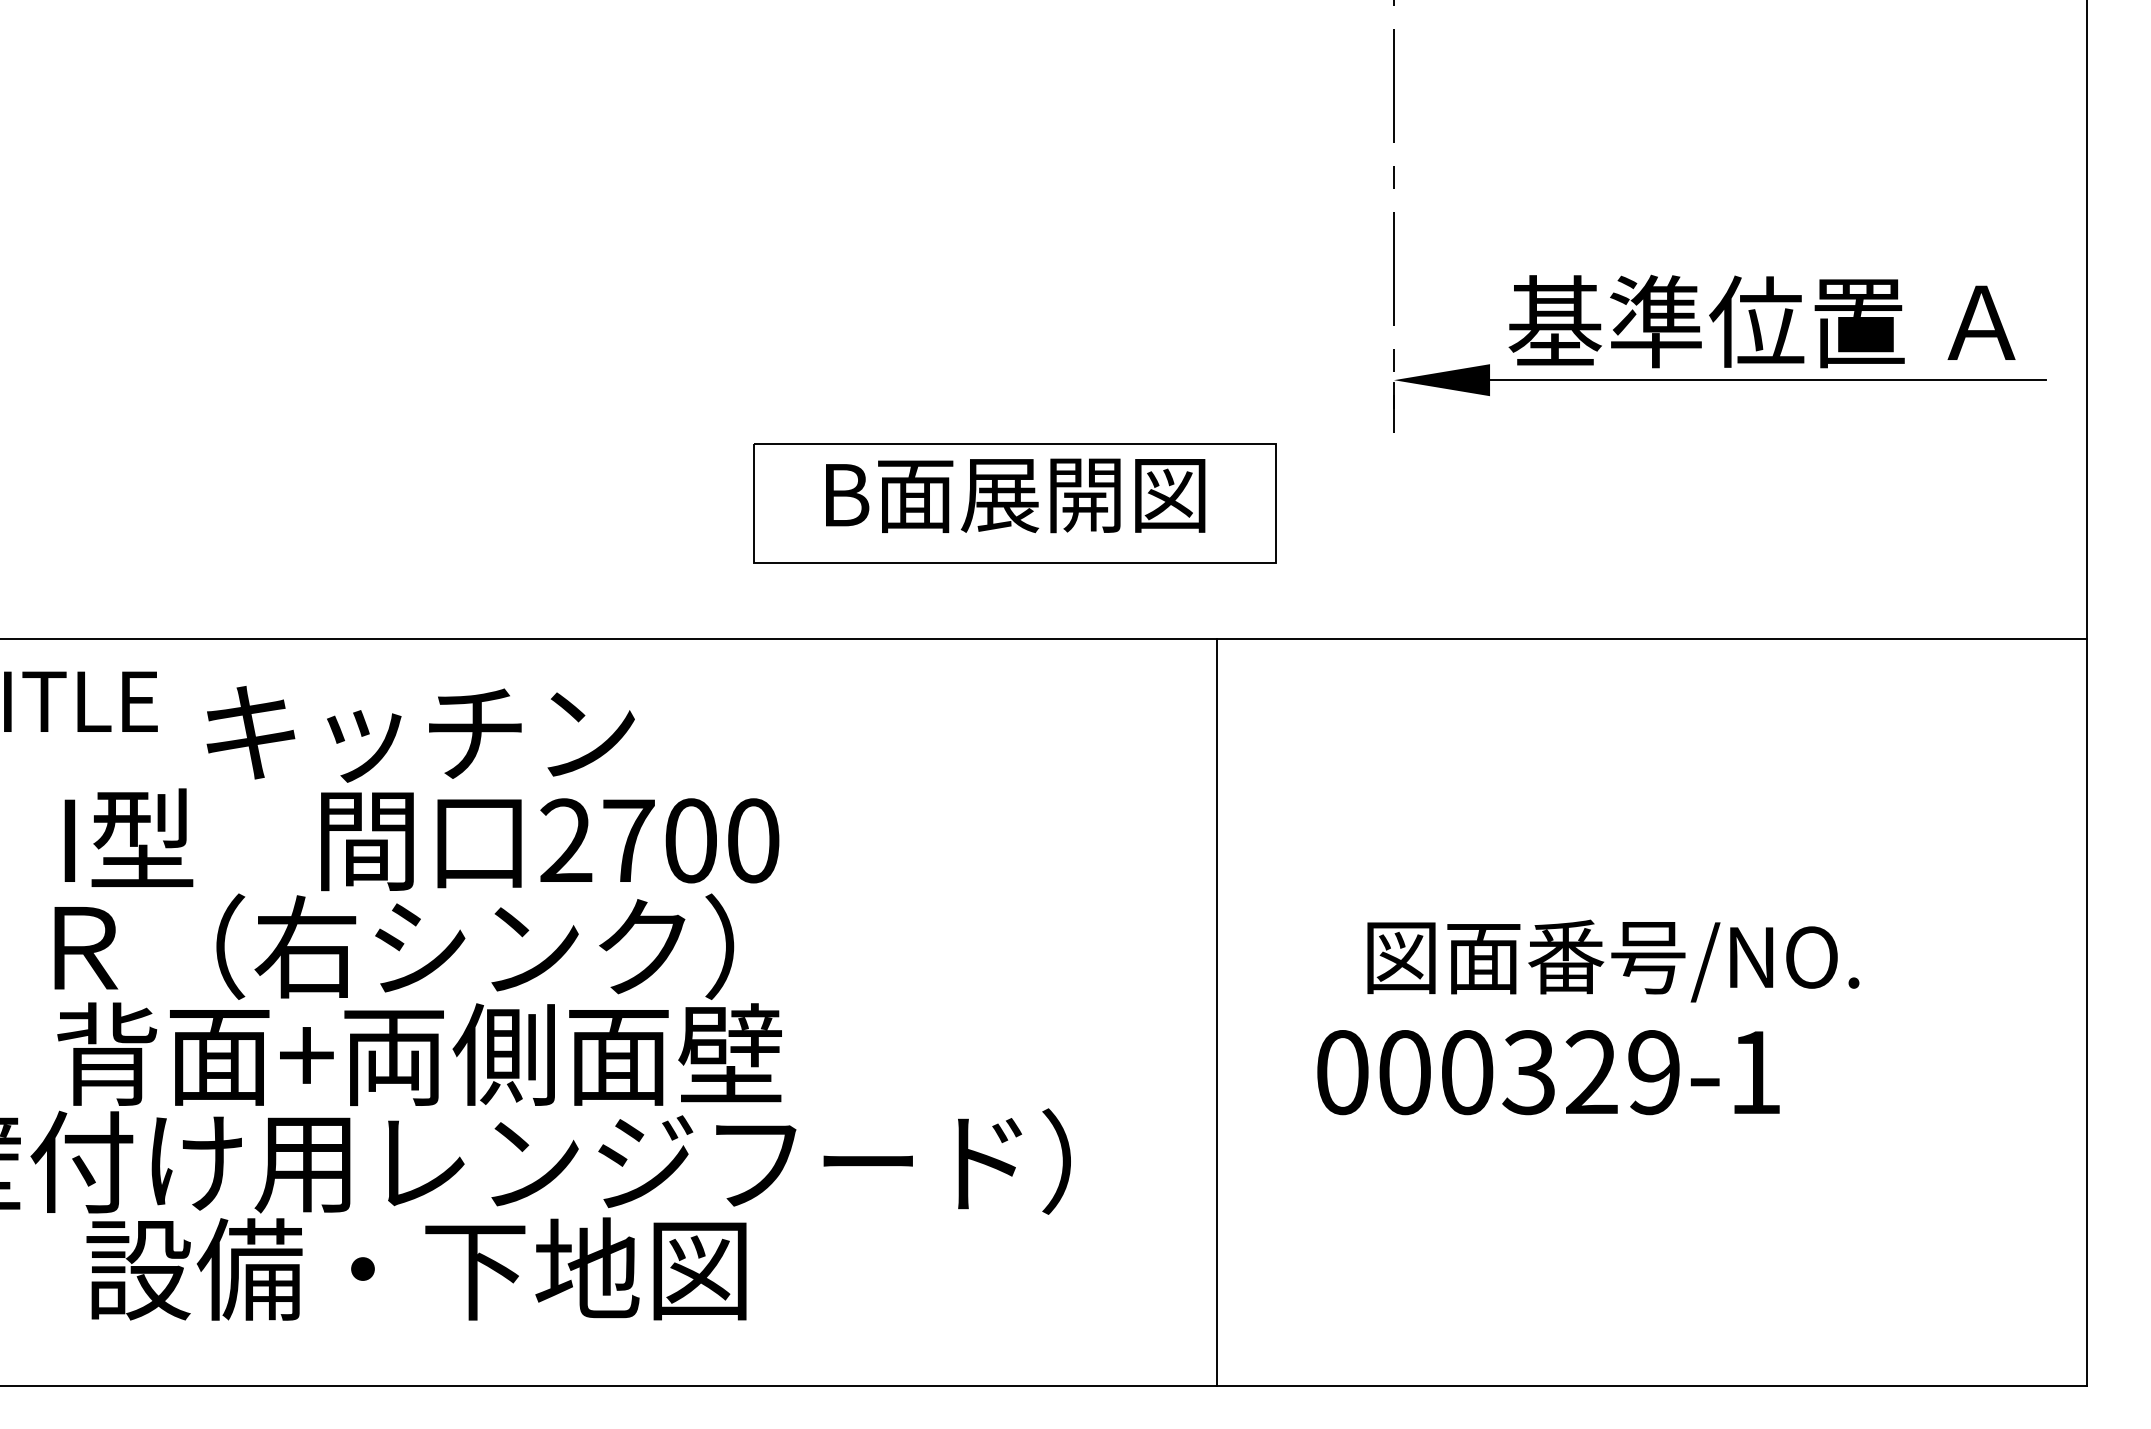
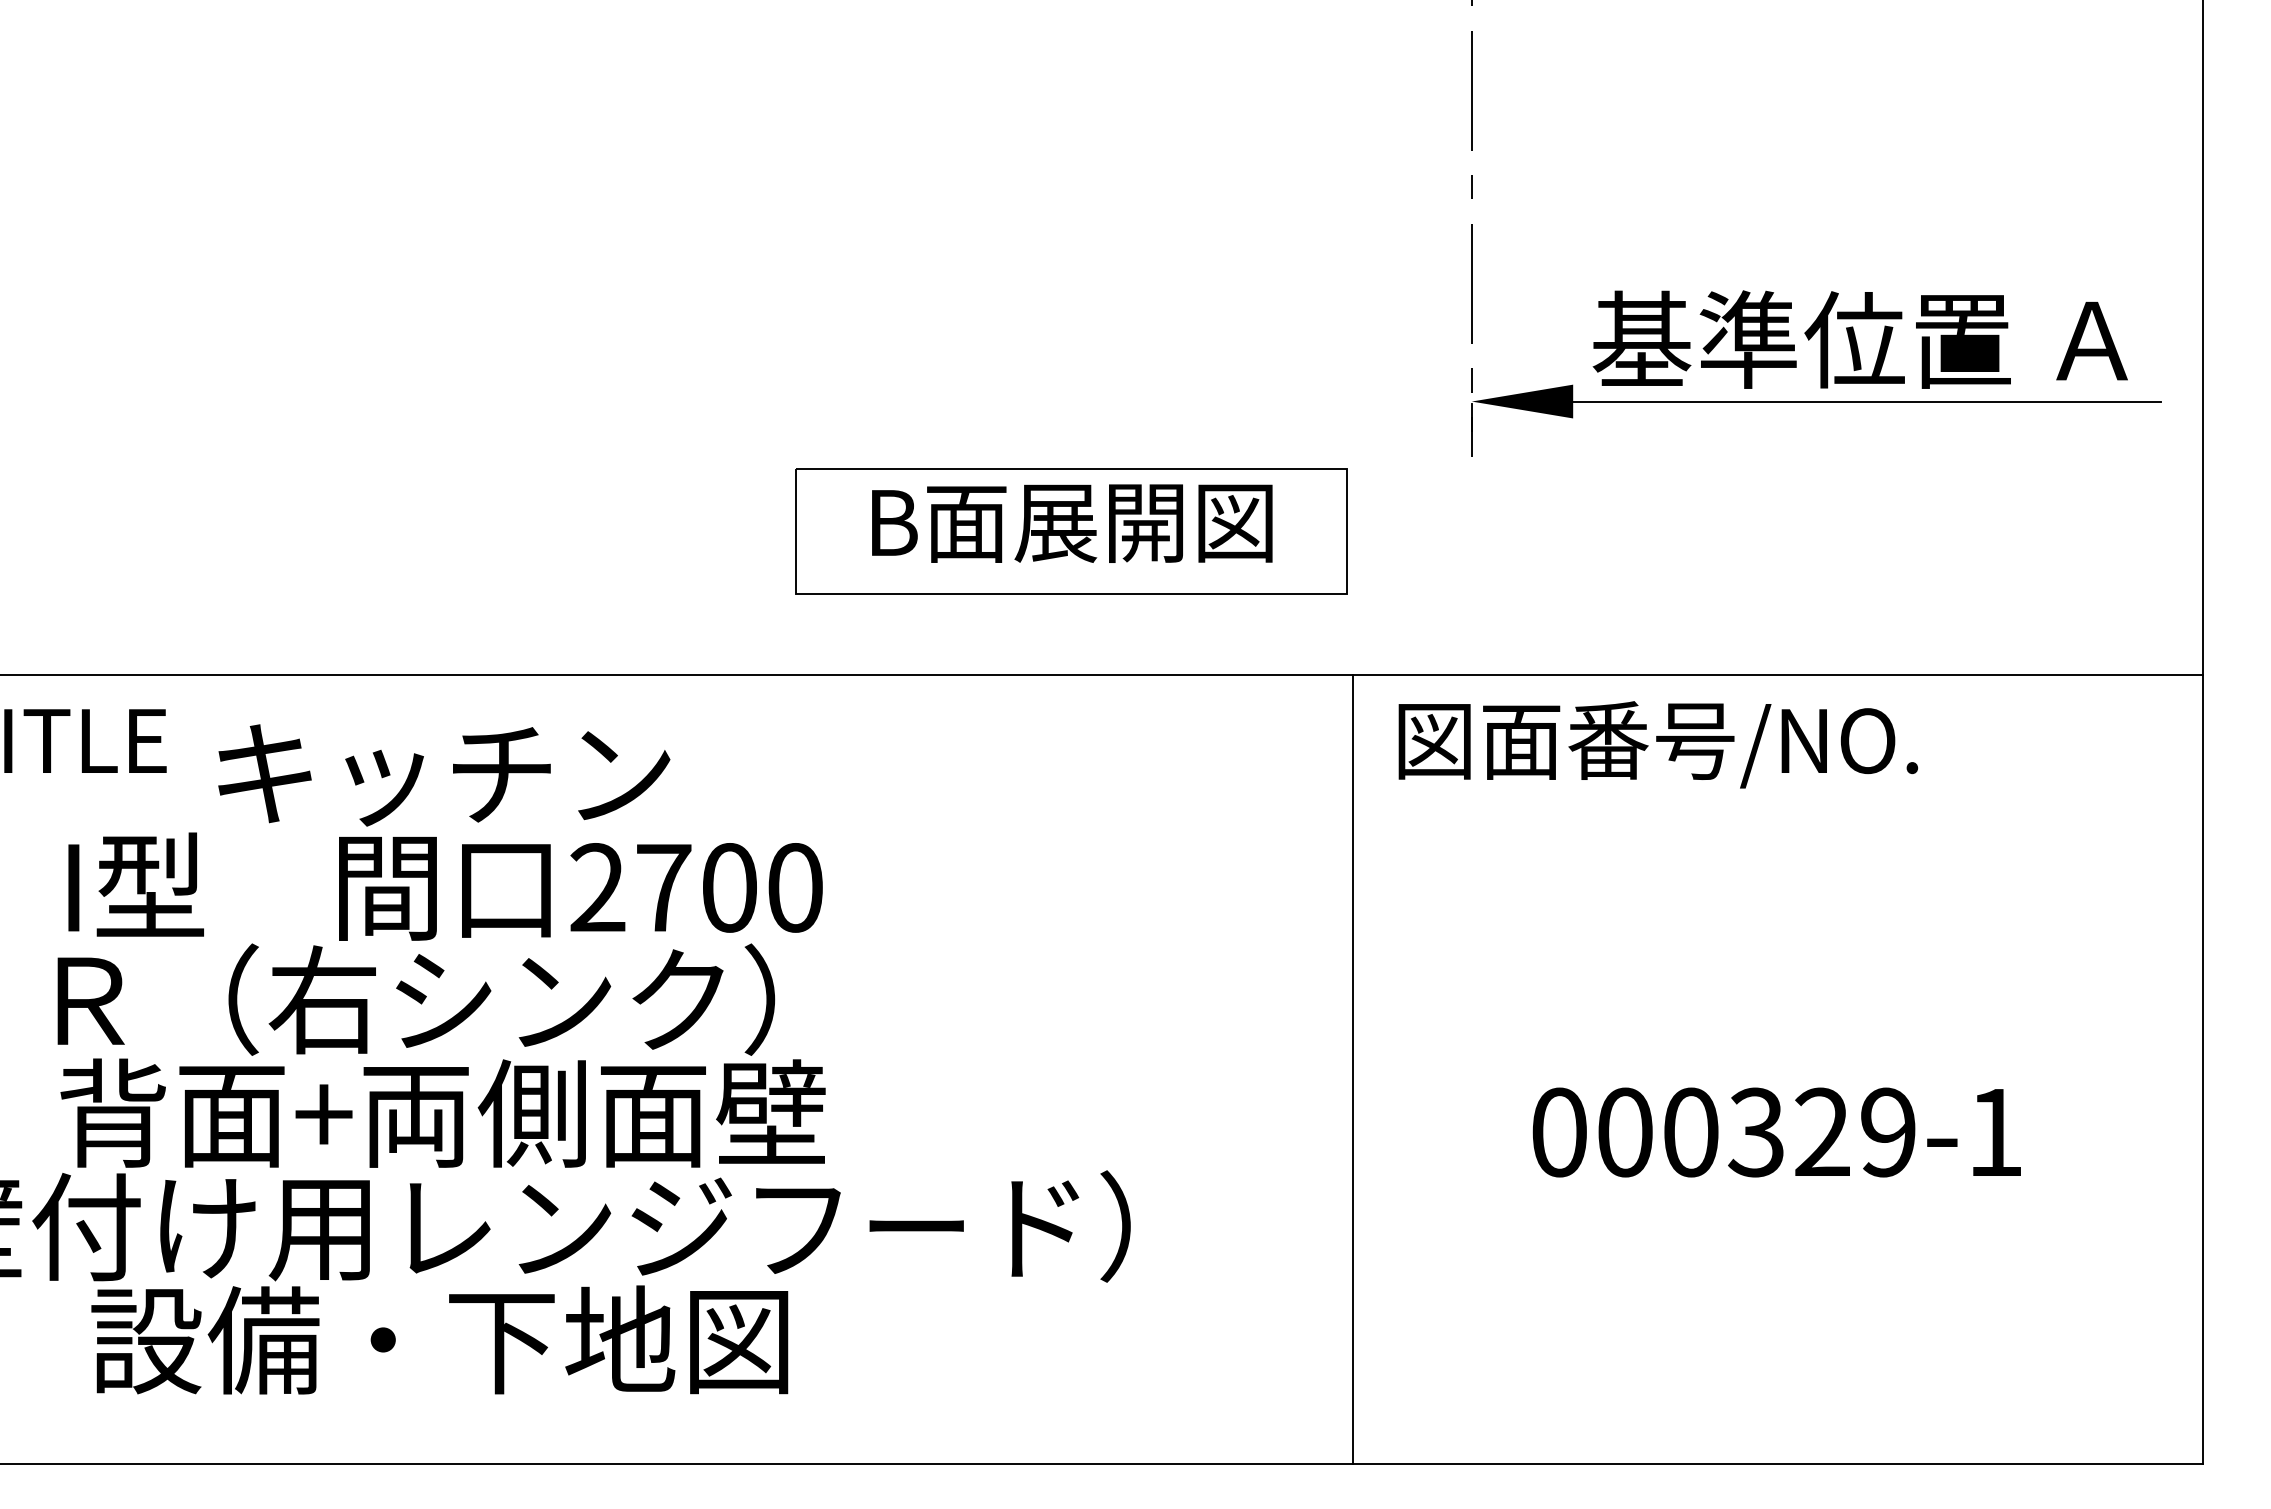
text: (1613, 960) -> (1658, 744), moved
line: (1216, 1011) -> (1352, 1068), moved
text: (1548, 1072) -> (1776, 1132), moved

